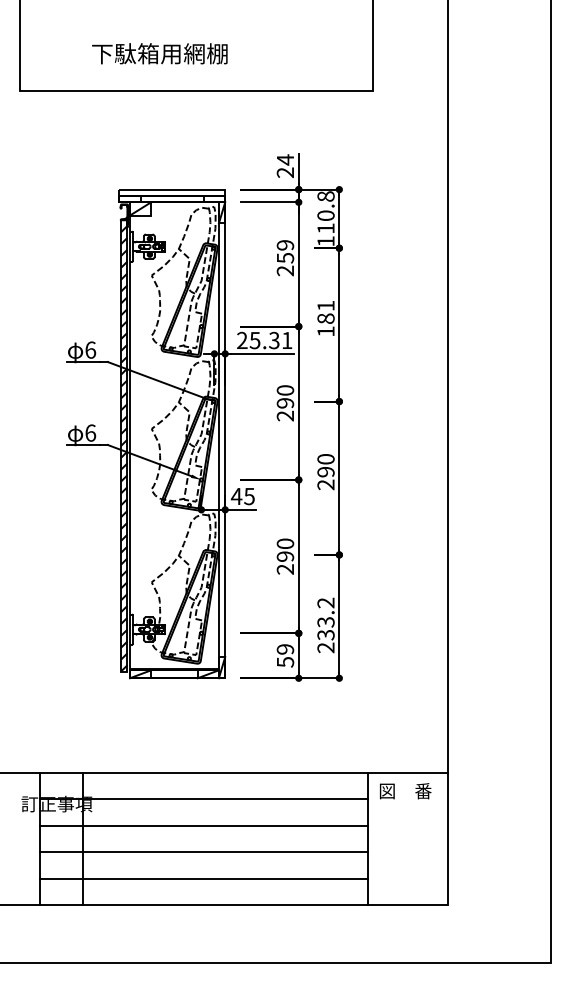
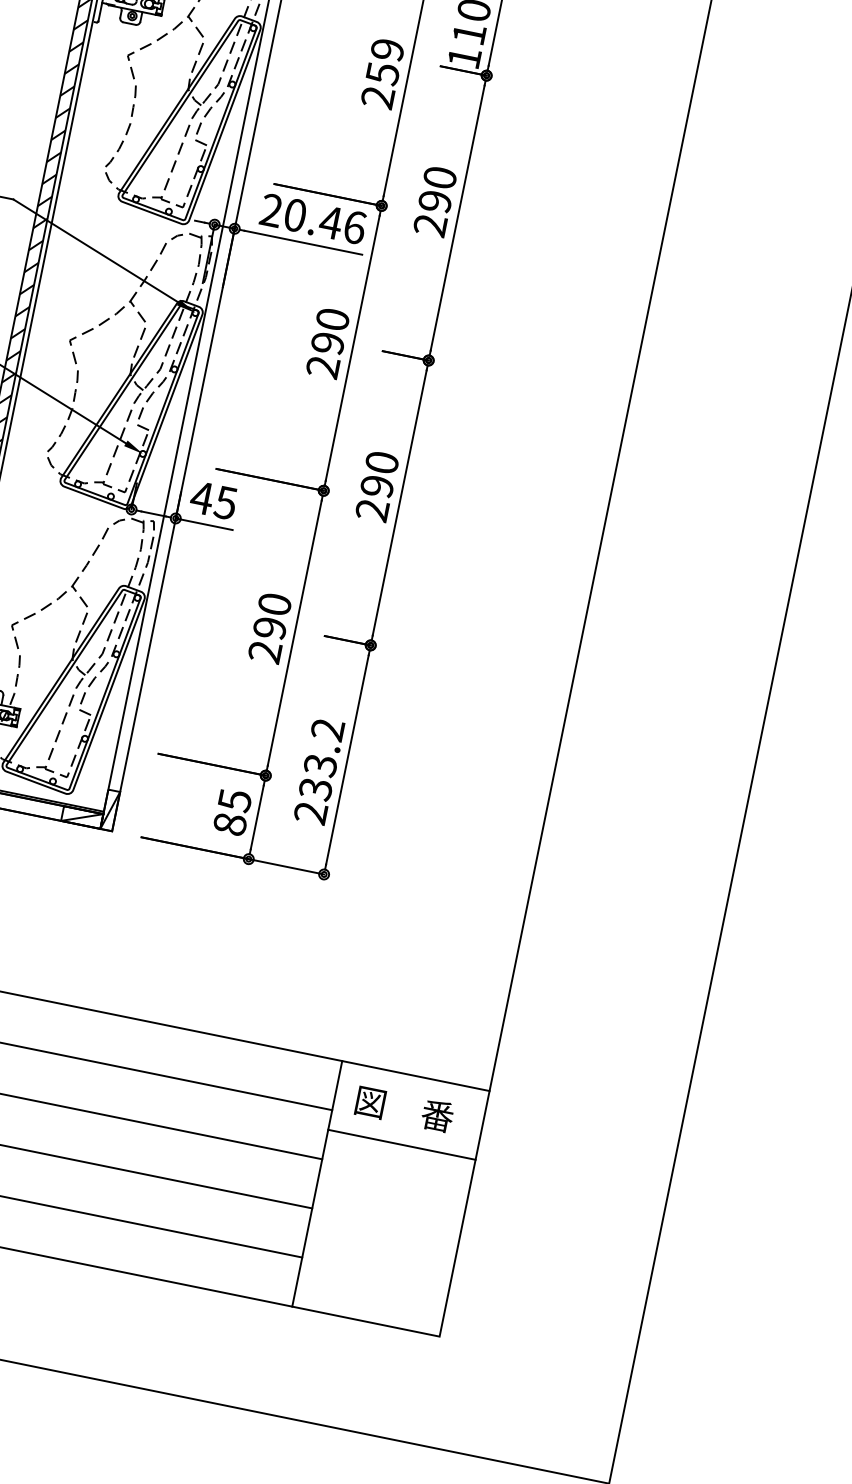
text: (325, 318) -> (434, 200), 181 -> 290
text: (270, 340) -> (323, 221), 25.31 -> 20.46
text: (285, 655) -> (232, 811), 59 -> 85
line: (407, 809) -> (401, 1143), added

